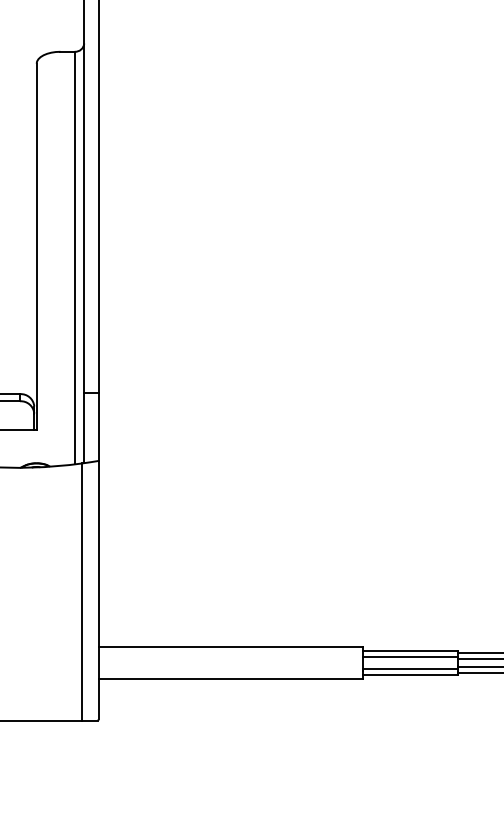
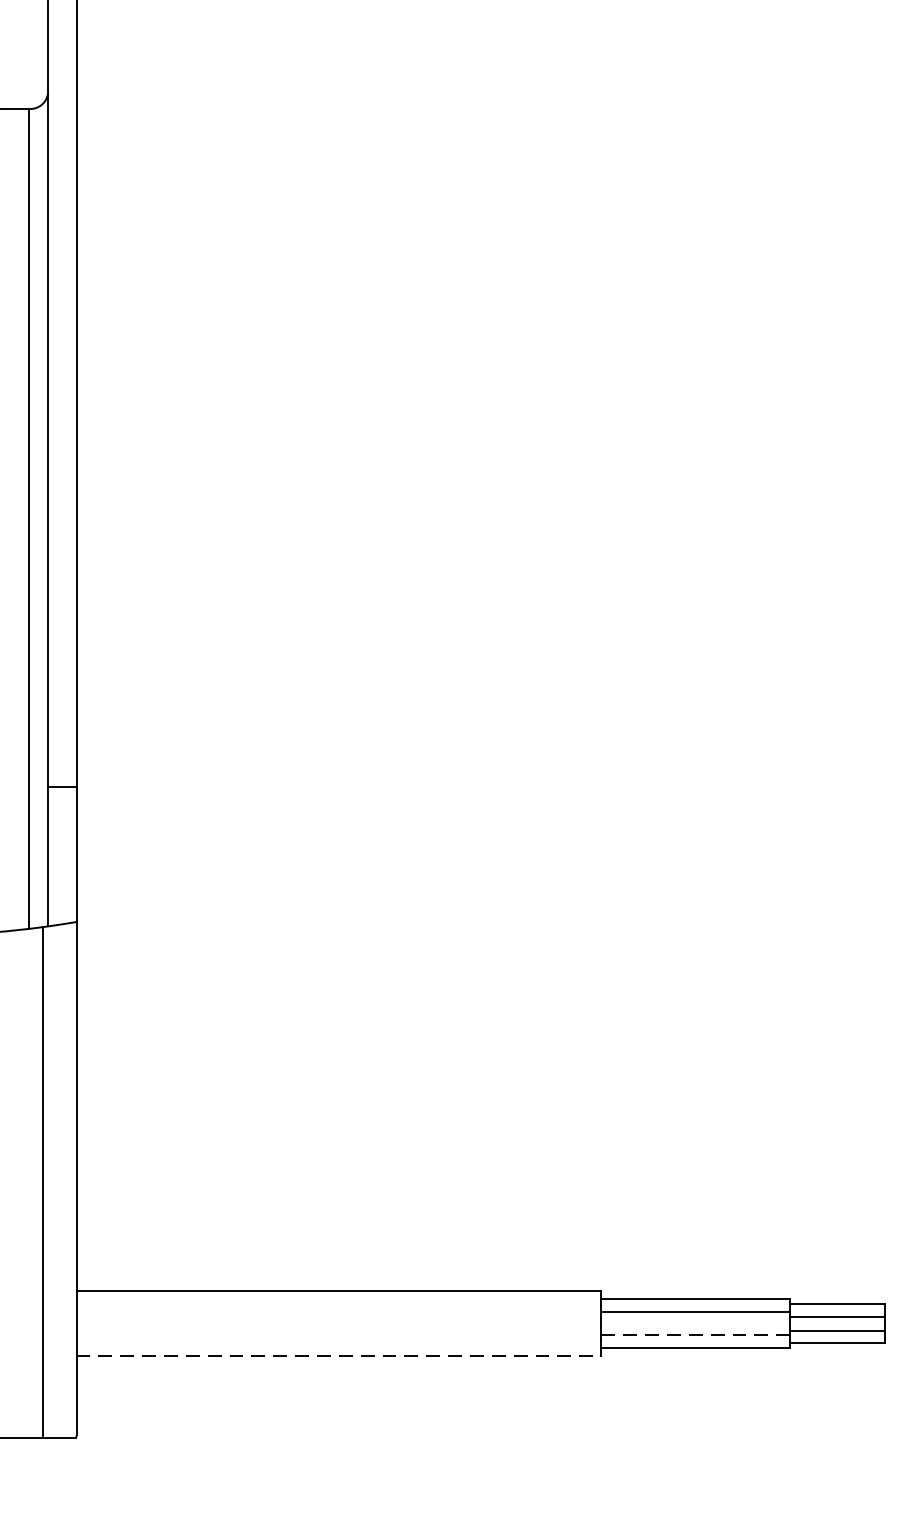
line: (410, 669) -> (696, 1336), solid -> dashed
line: (231, 679) -> (340, 1356), solid -> dashed

